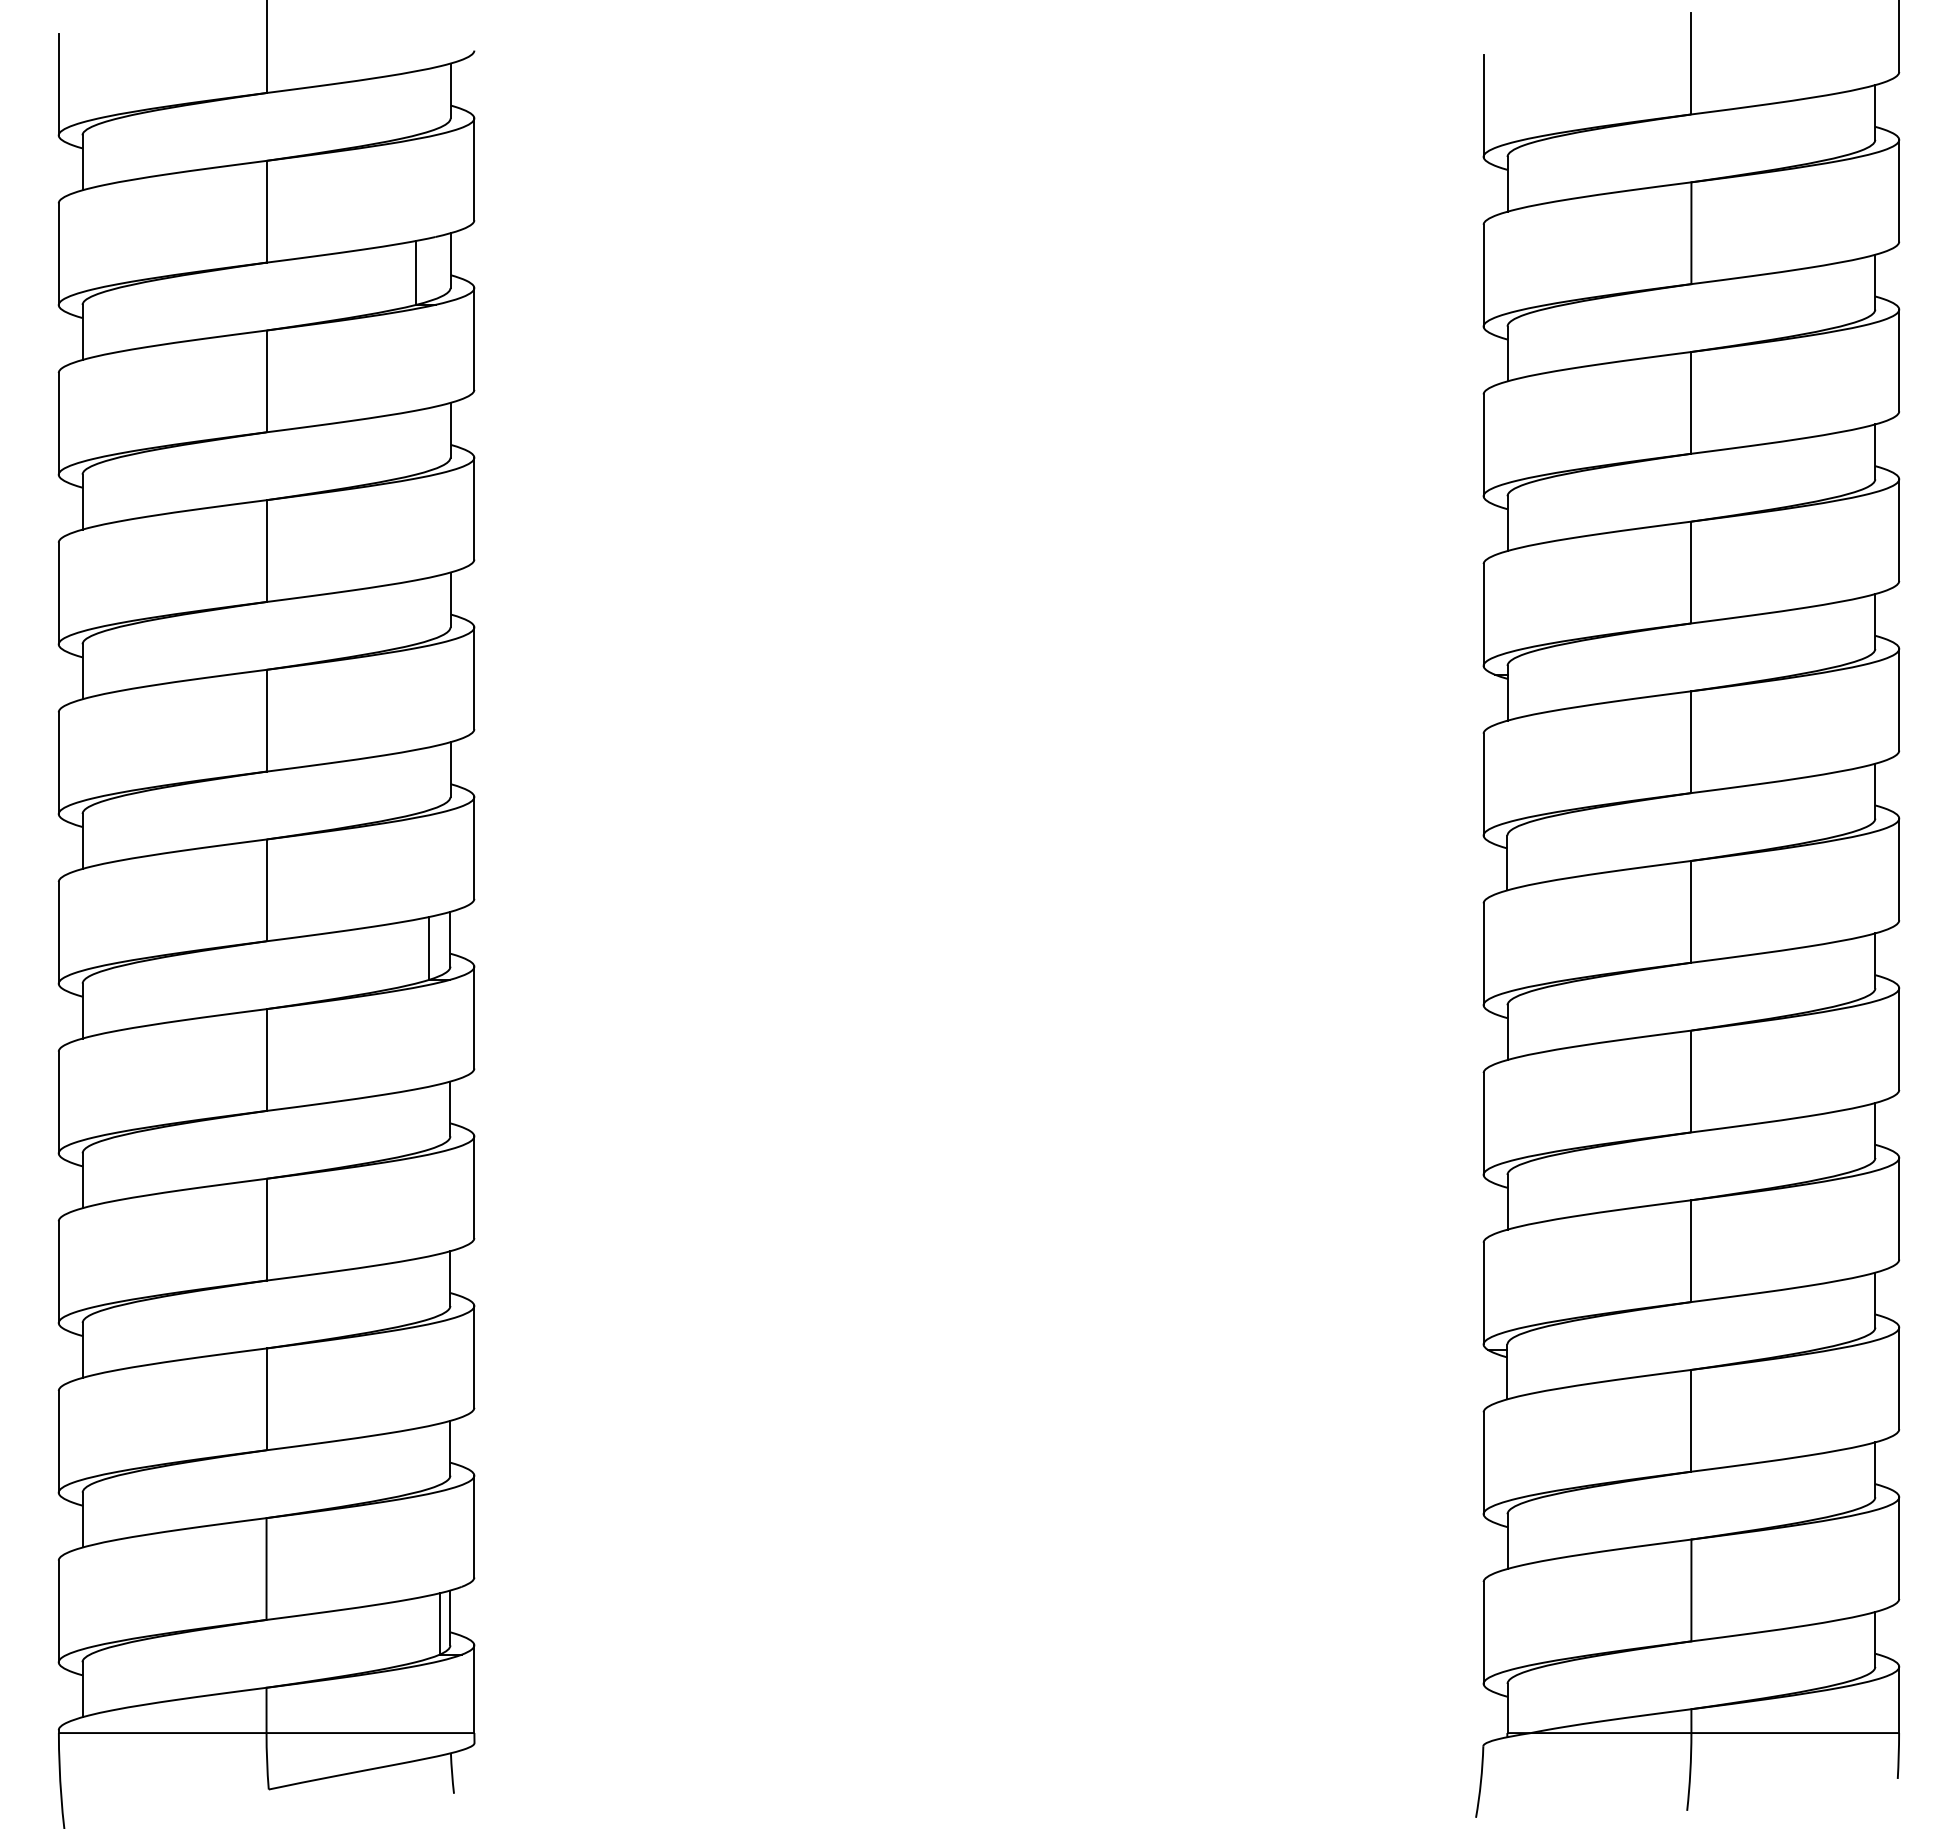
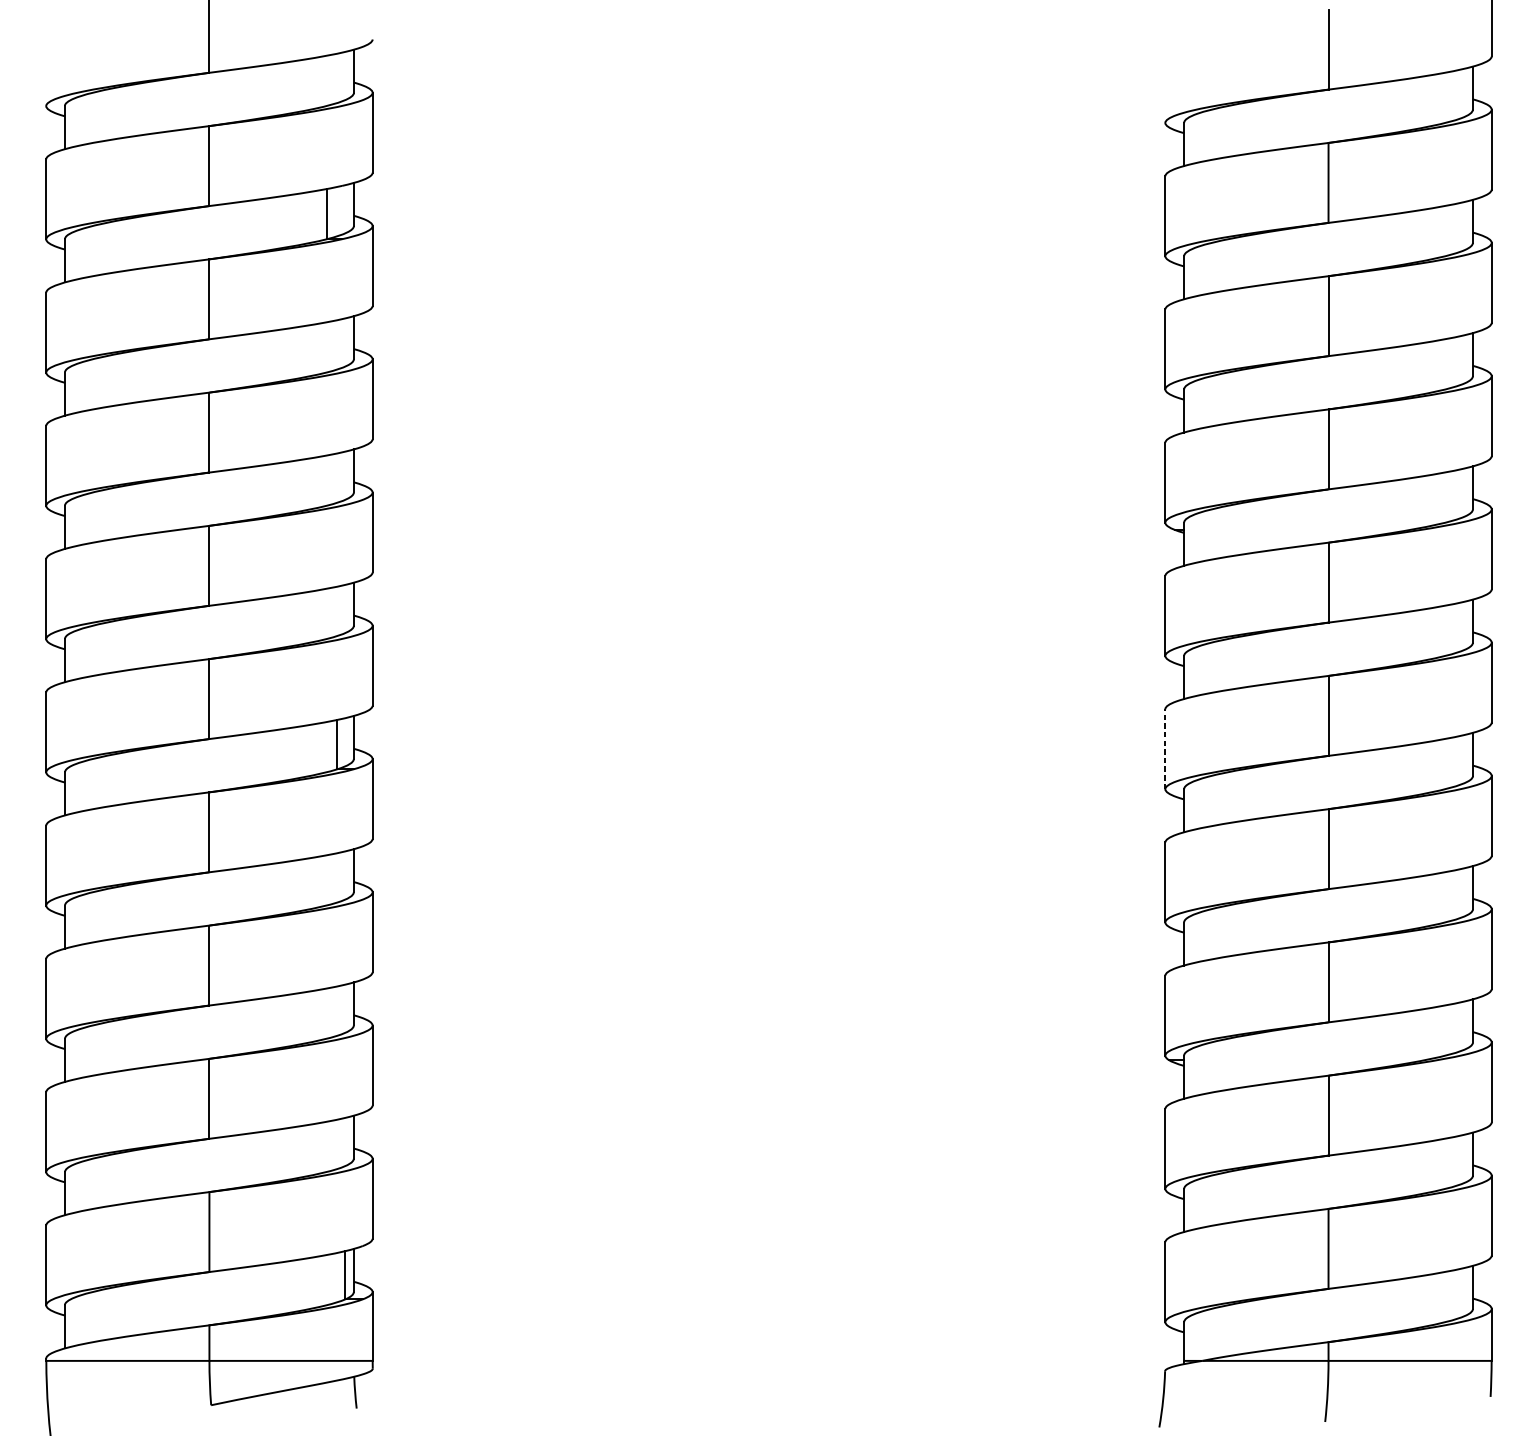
line: (58, 84) -> (46, 66), removed
line: (1483, 105) -> (1165, 82), removed
line: (1483, 954) -> (1165, 749), solid -> dashed

